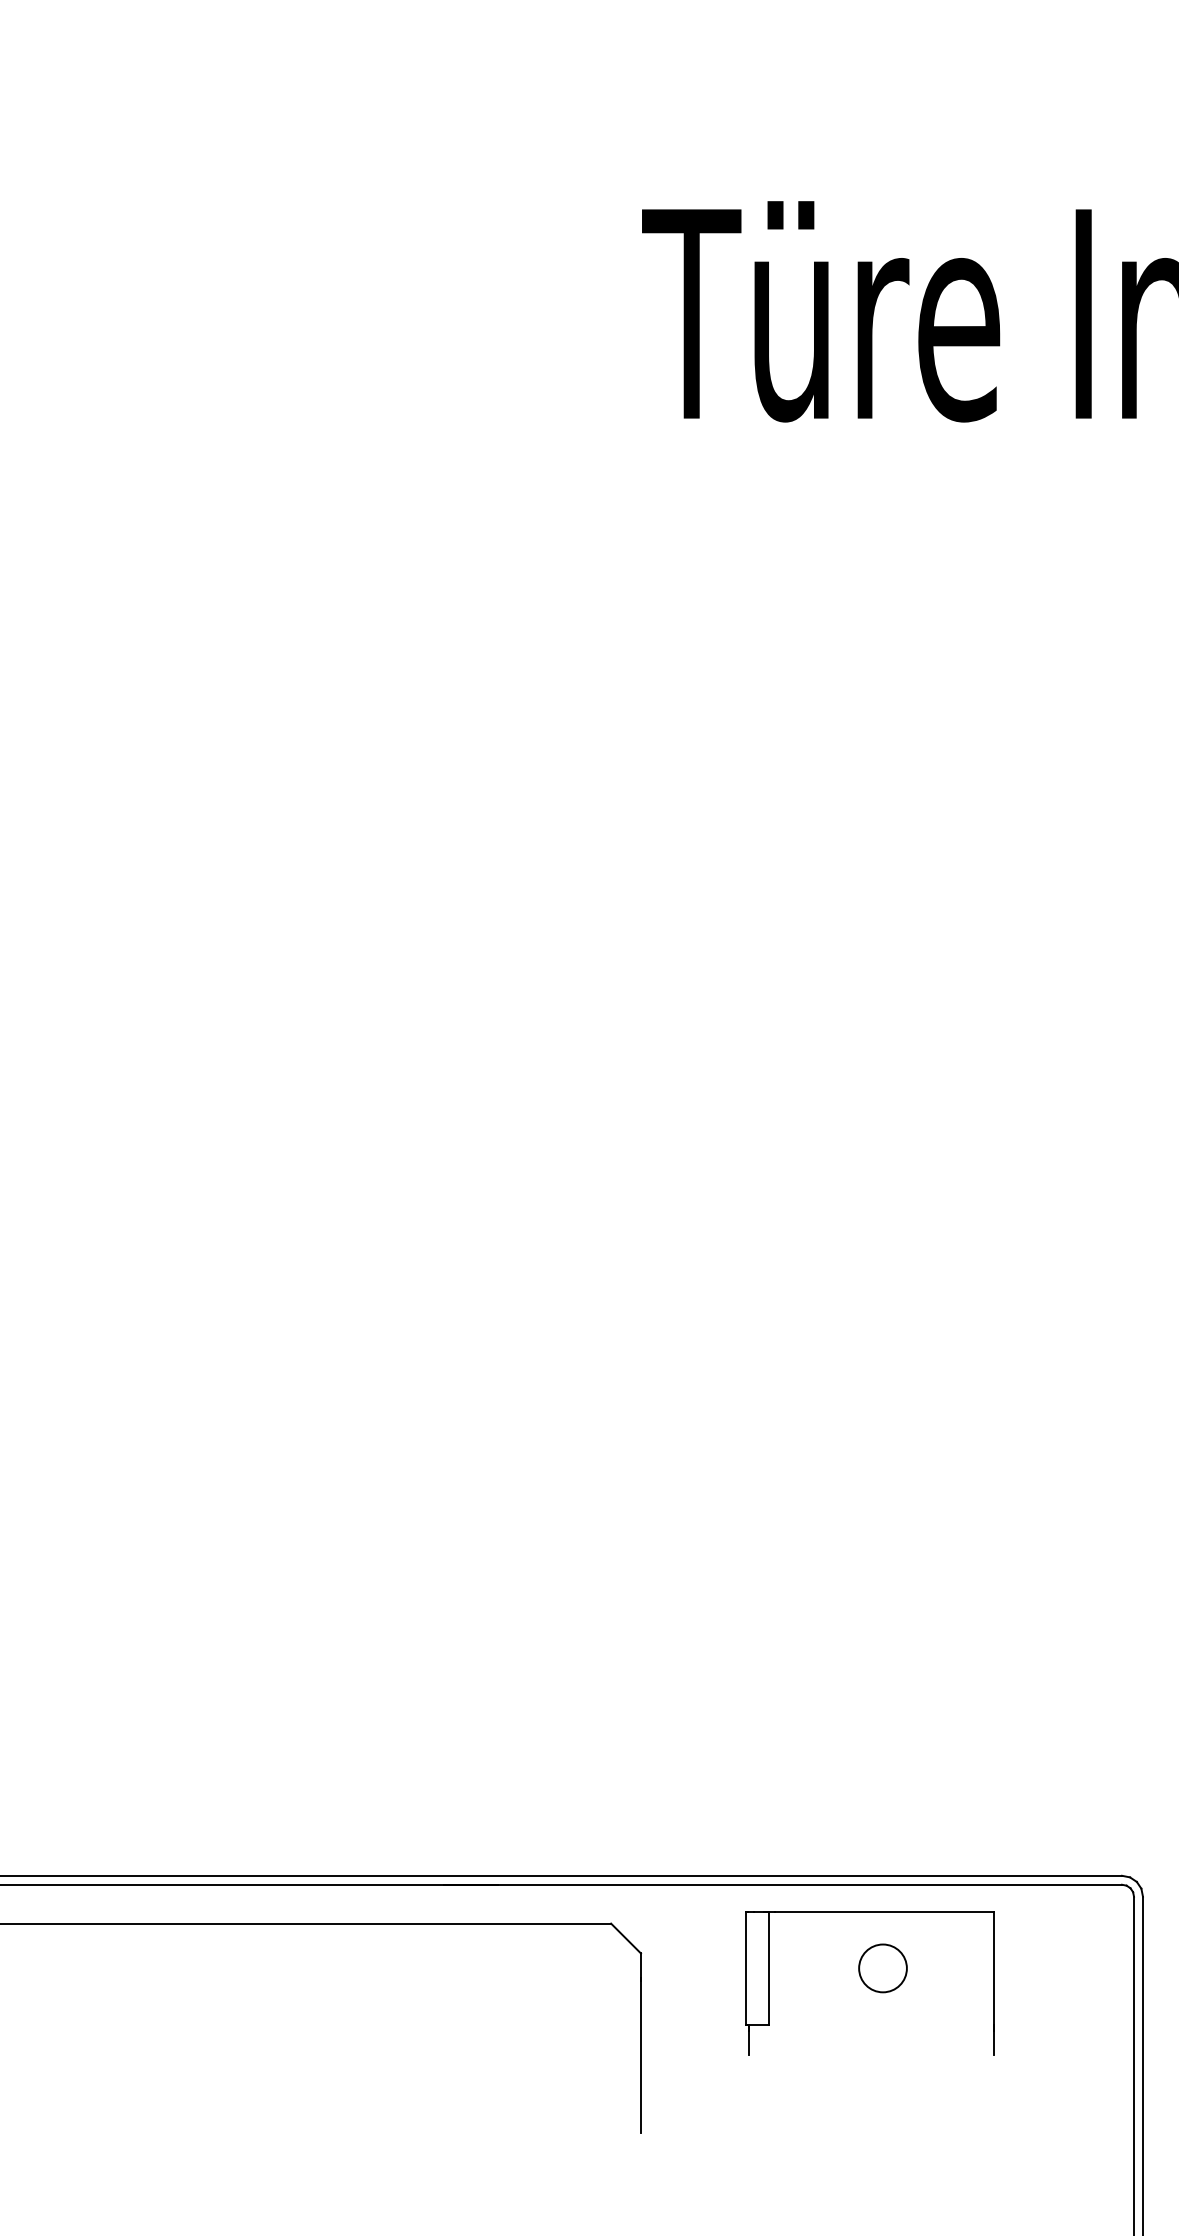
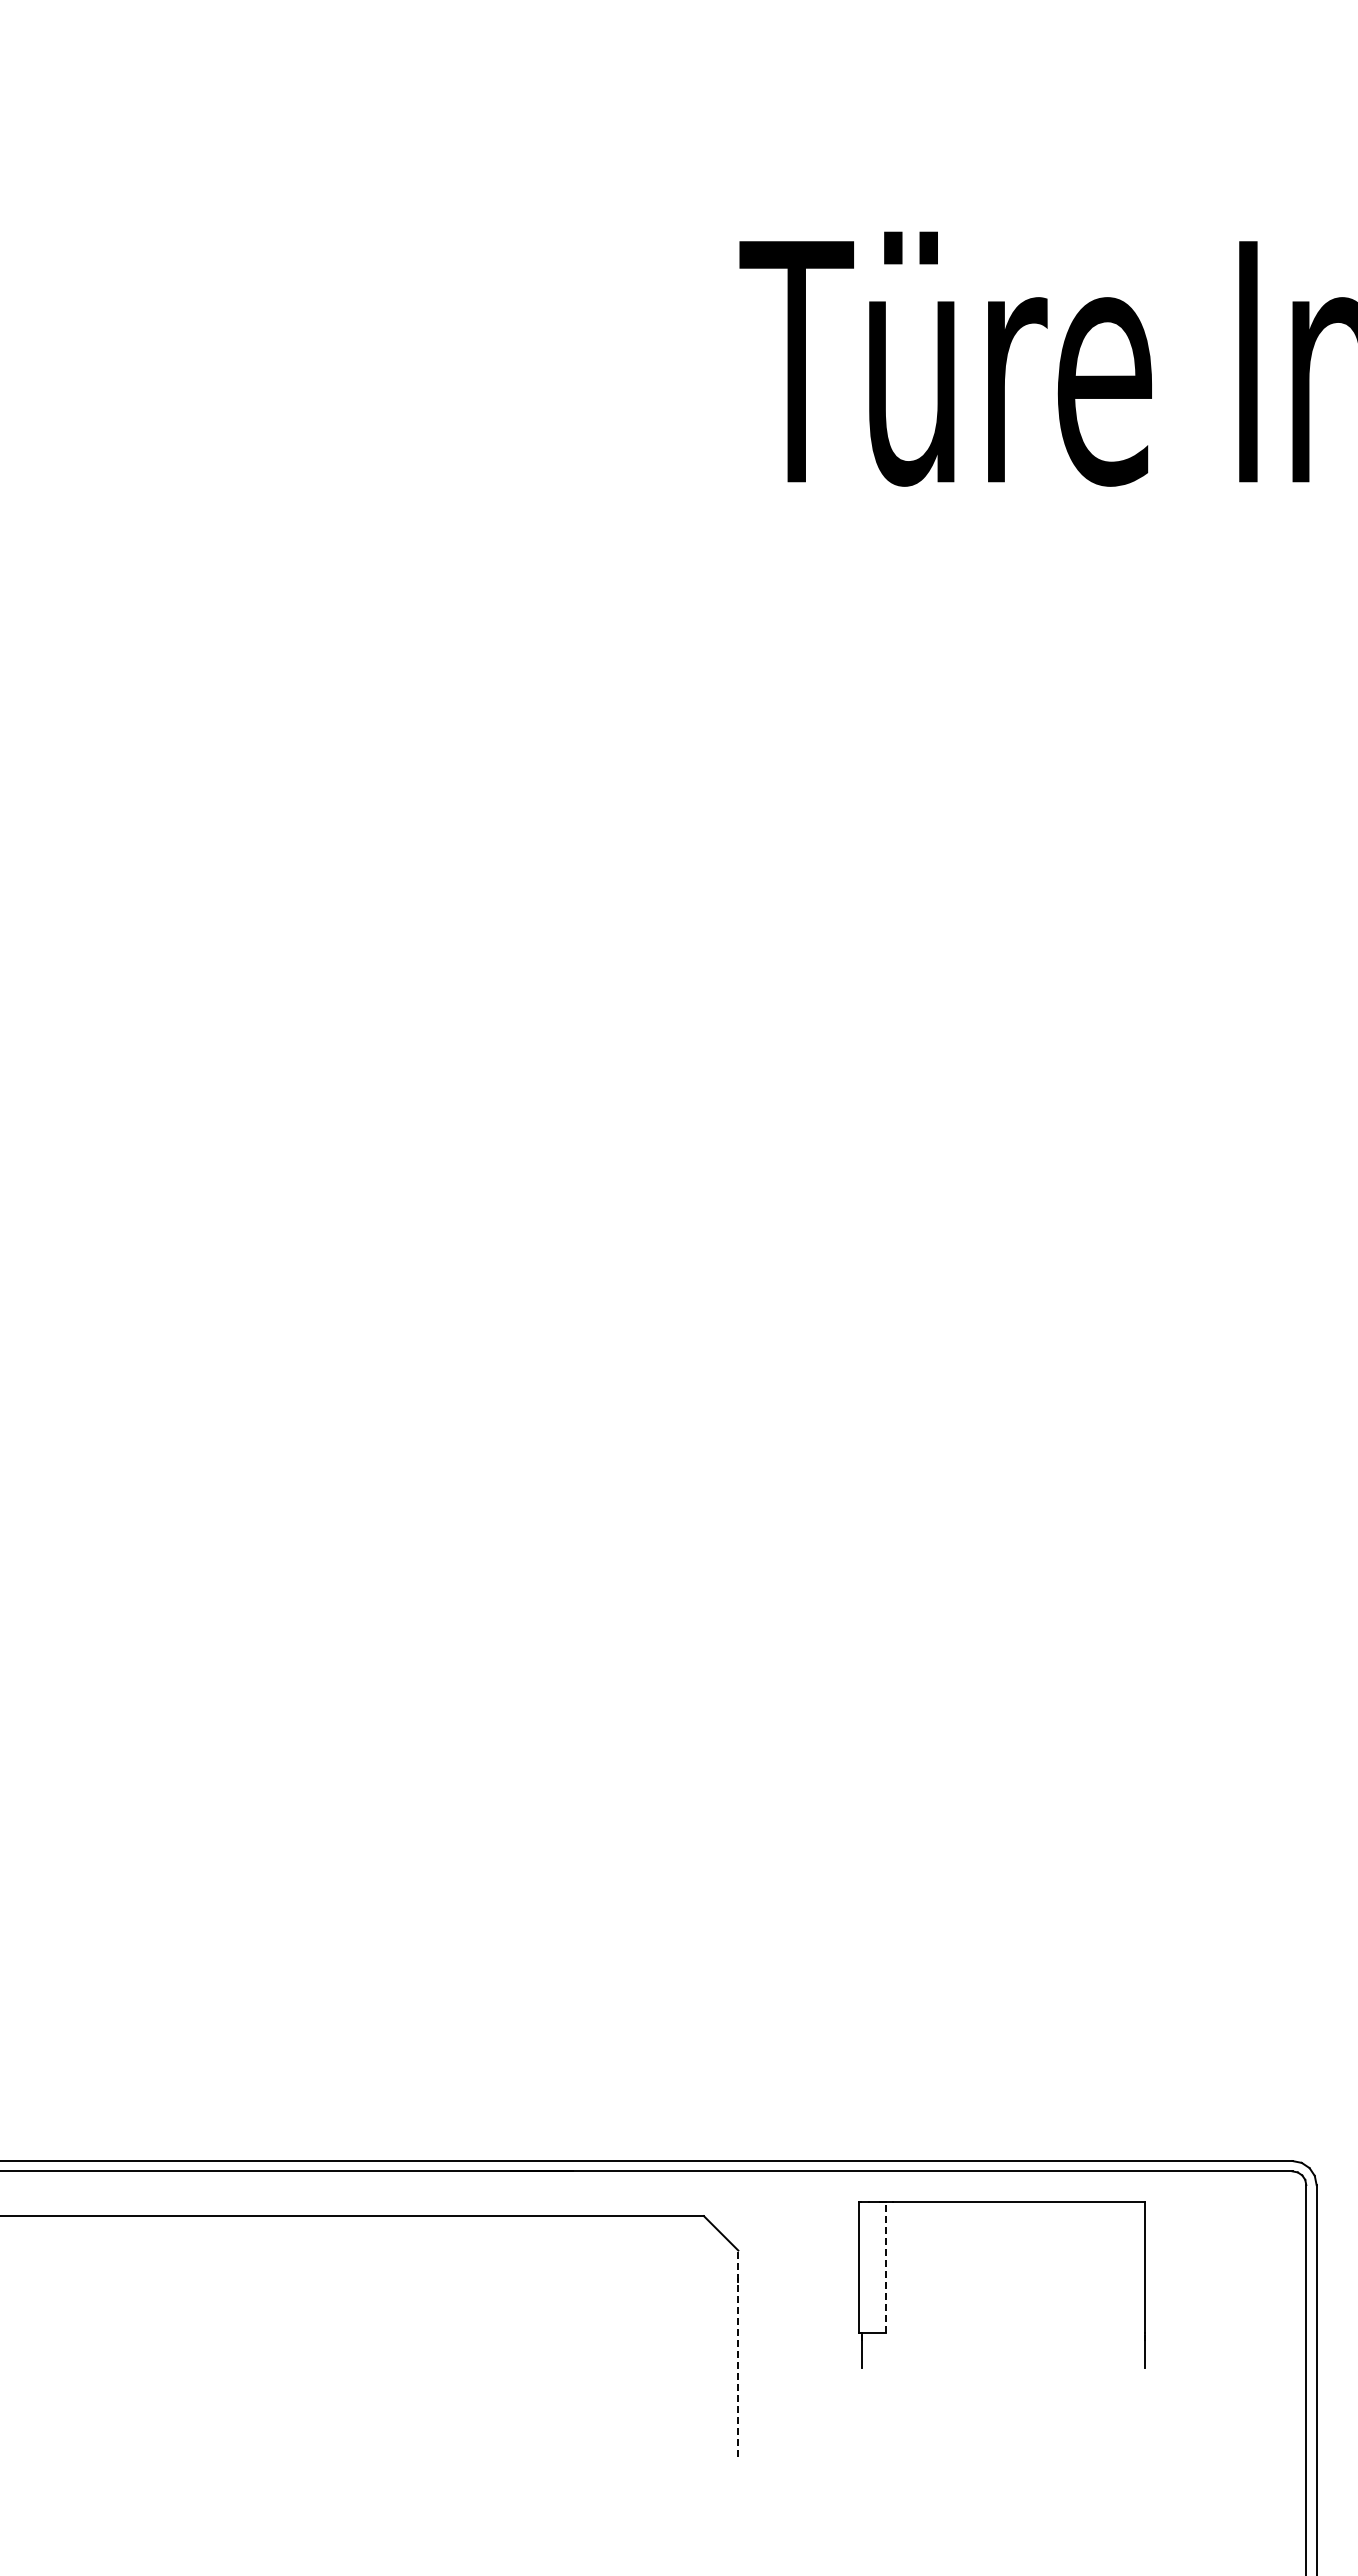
line: (769, 1968) -> (886, 2267), solid -> dashed
circle: (882, 1968) -> (1016, 2267), removed
line: (641, 2042) -> (738, 2353), solid -> dashed

